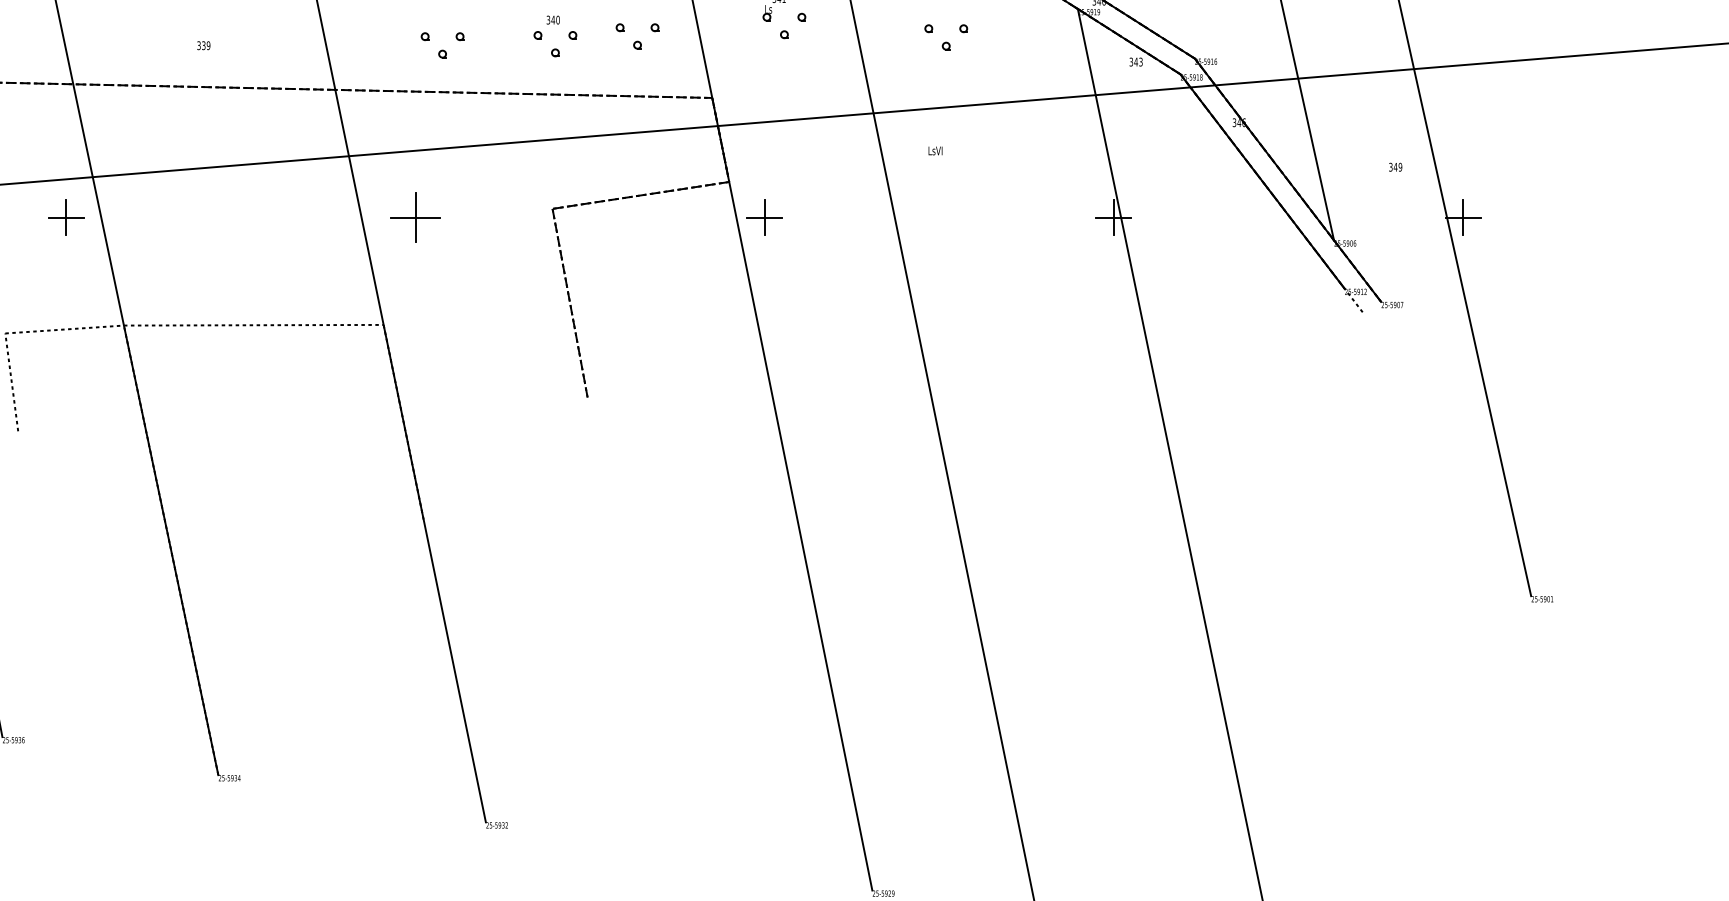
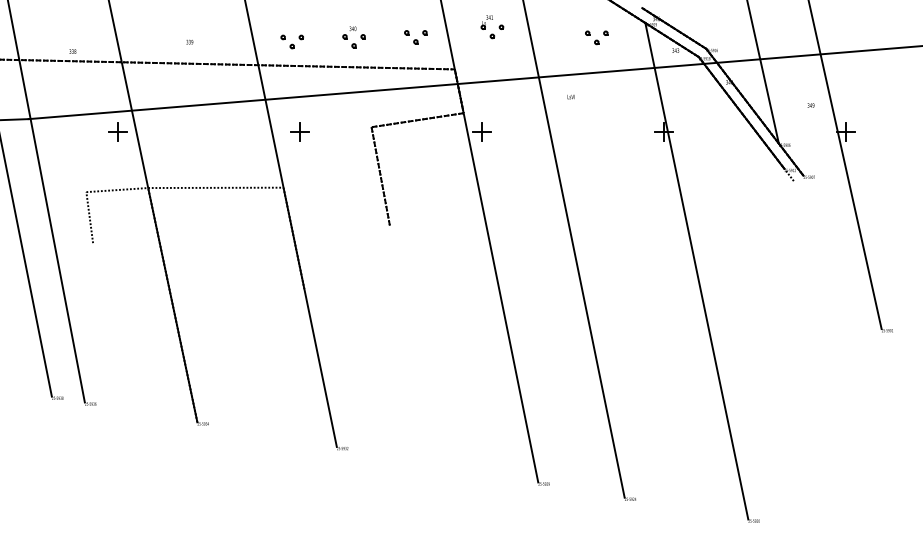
part: (554, 36) -> (353, 37), moved
part: (945, 36) -> (596, 37), moved
part: (441, 44) -> (291, 41), moved
part: (414, 217) -> (299, 131), size x0.71

